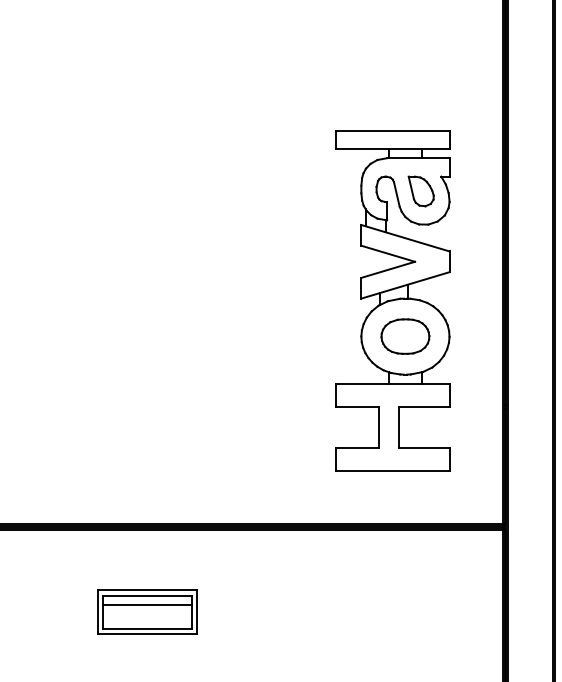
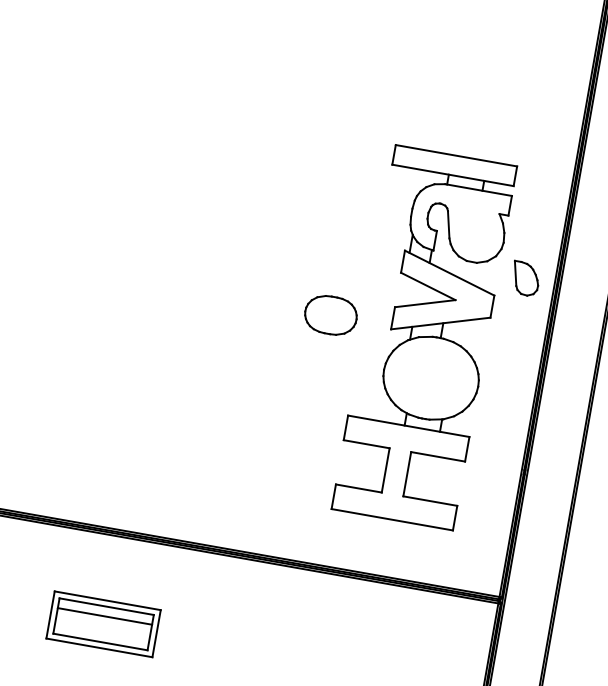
part: (420, 191) -> (524, 278), moved
part: (405, 336) -> (331, 315), moved

